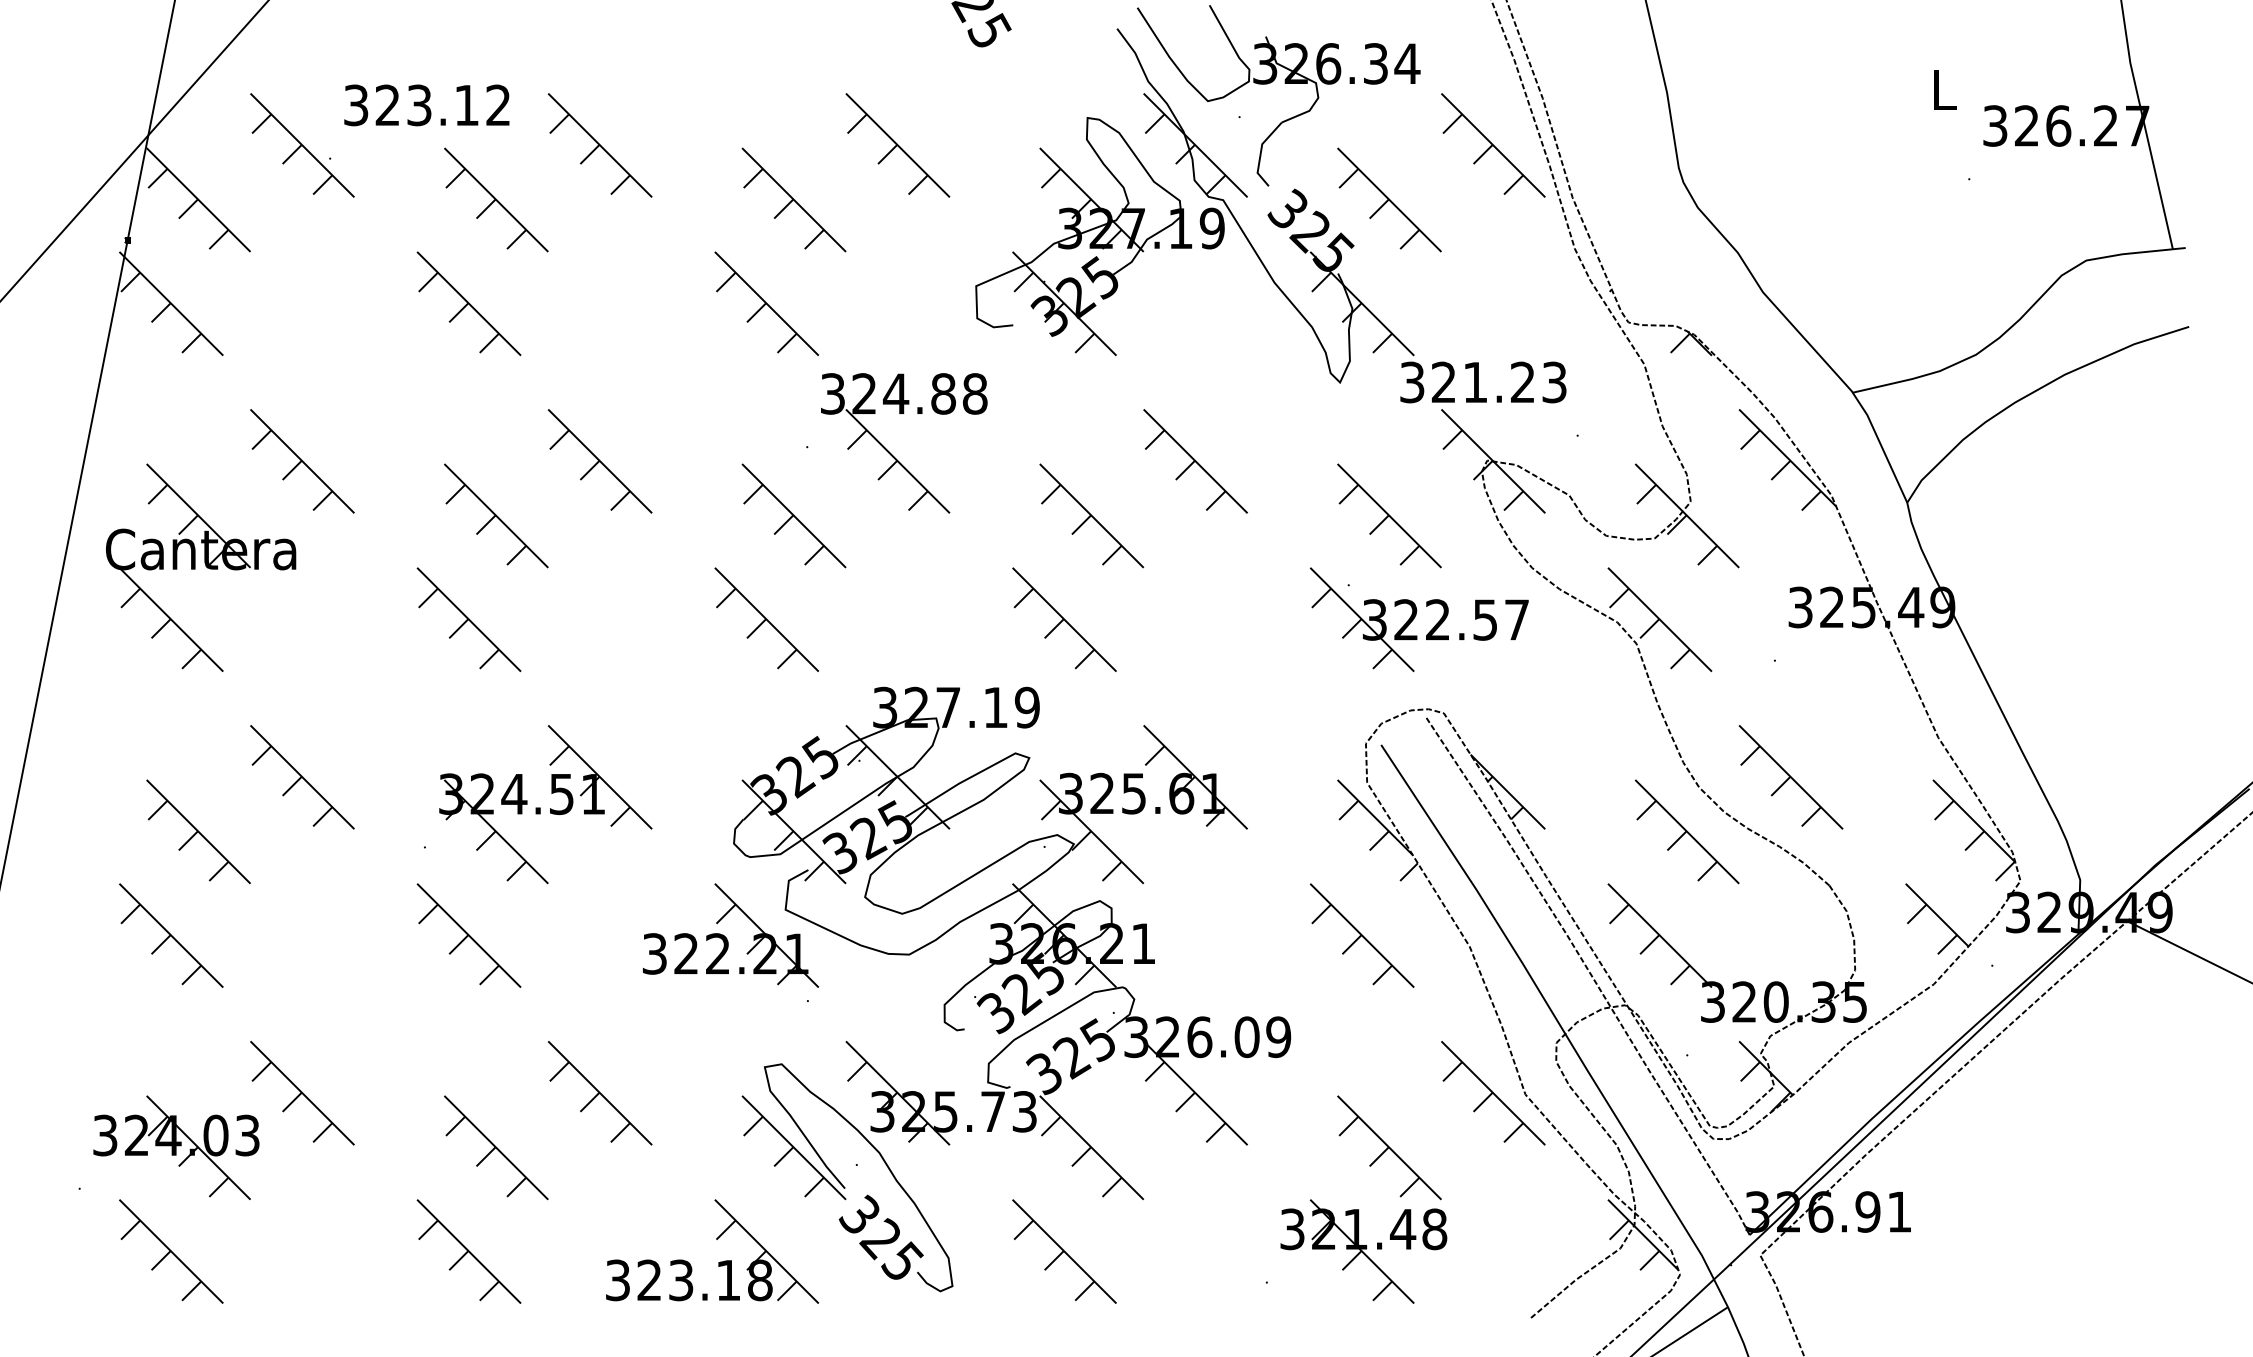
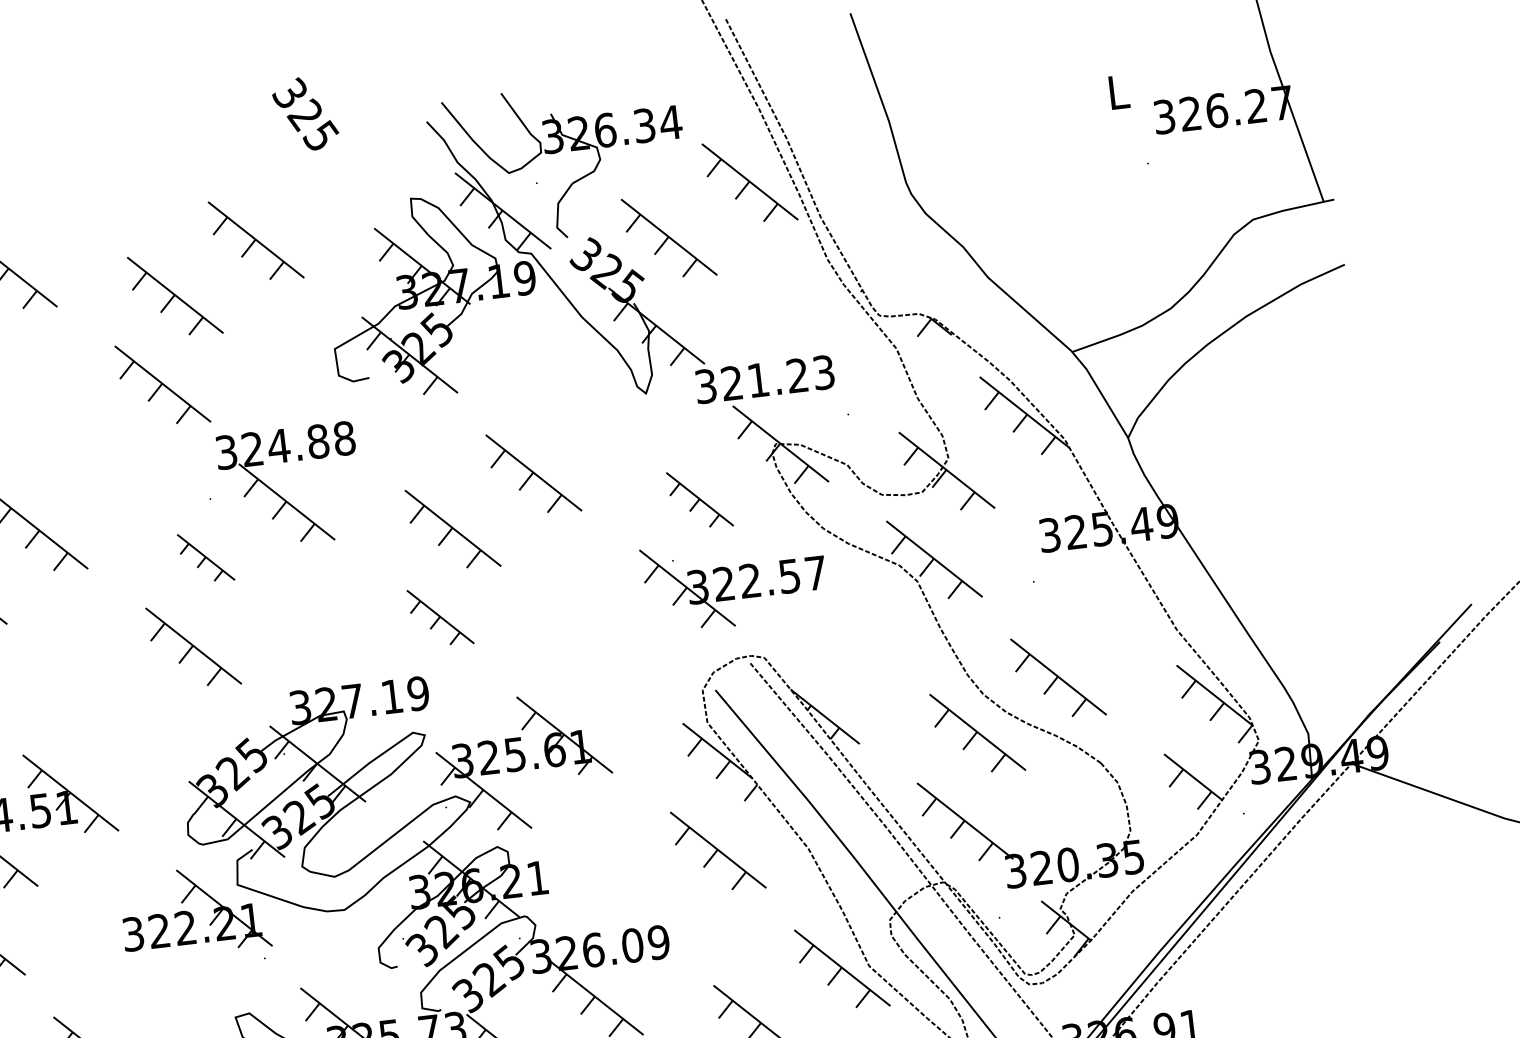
part: (793, 515) -> (205, 557), size x0.6
part: (1389, 515) -> (699, 499), size x0.7
part: (1064, 619) -> (440, 616), size x0.7

